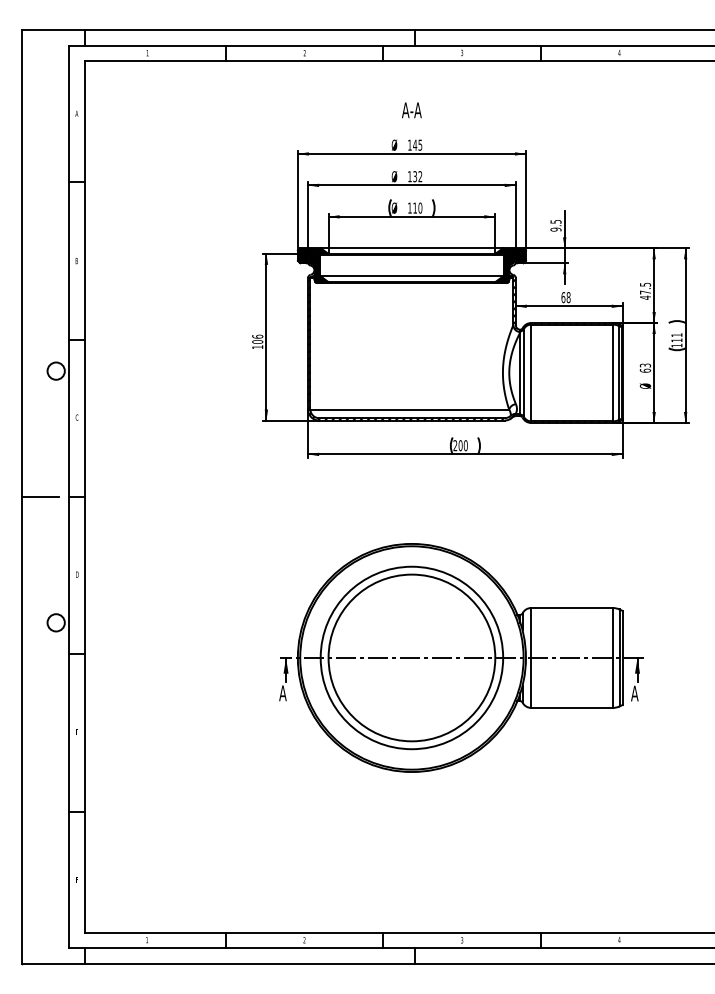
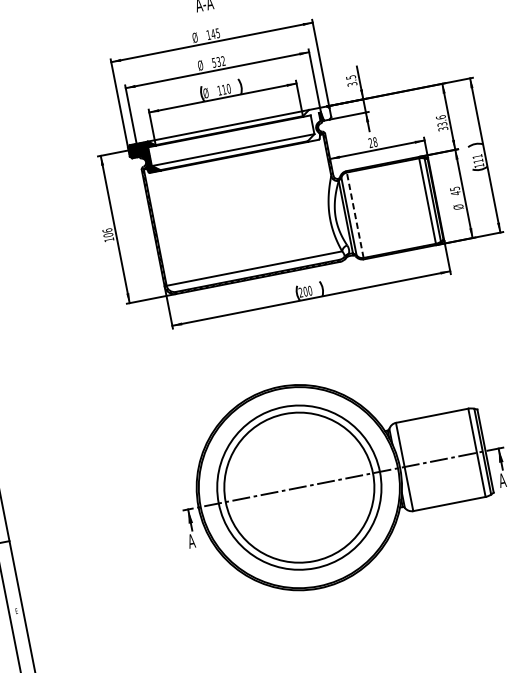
text: (409, 176) -> (213, 62), 132 -> 532
text: (555, 229) -> (351, 84), 9.5 -> 3.5
hatch: (510, 265) -> (318, 123), removed
text: (645, 290) -> (442, 122), 47.5 -> 33.6
text: (563, 297) -> (370, 142), 68 -> 28
text: (645, 367) -> (455, 190), 63 -> 45
line: (531, 372) -> (355, 214), solid -> dashed

